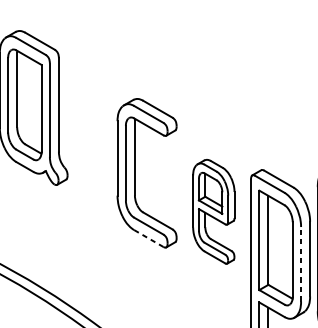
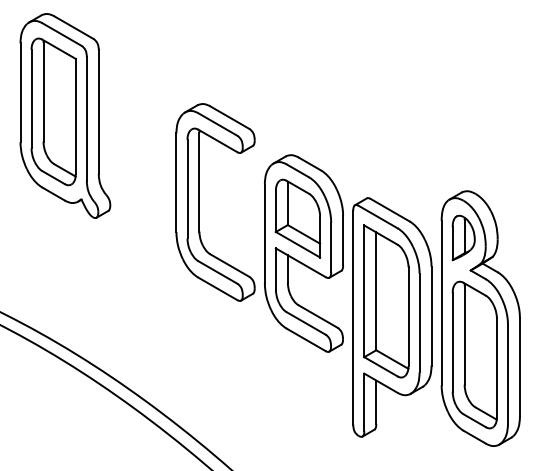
part: (213, 211) -> (303, 253), size x1.43
line: (149, 238) -> (218, 289), dashed -> solid
line: (301, 263) -> (419, 322), dashed -> solid

